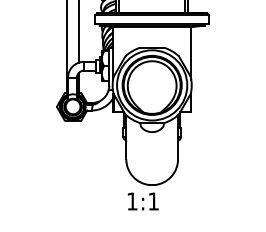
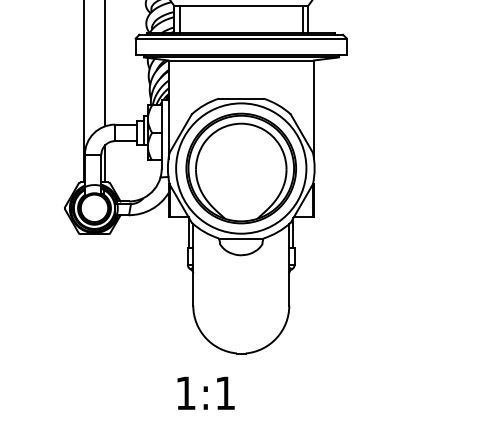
text: (142, 201) -> (204, 393), moved

